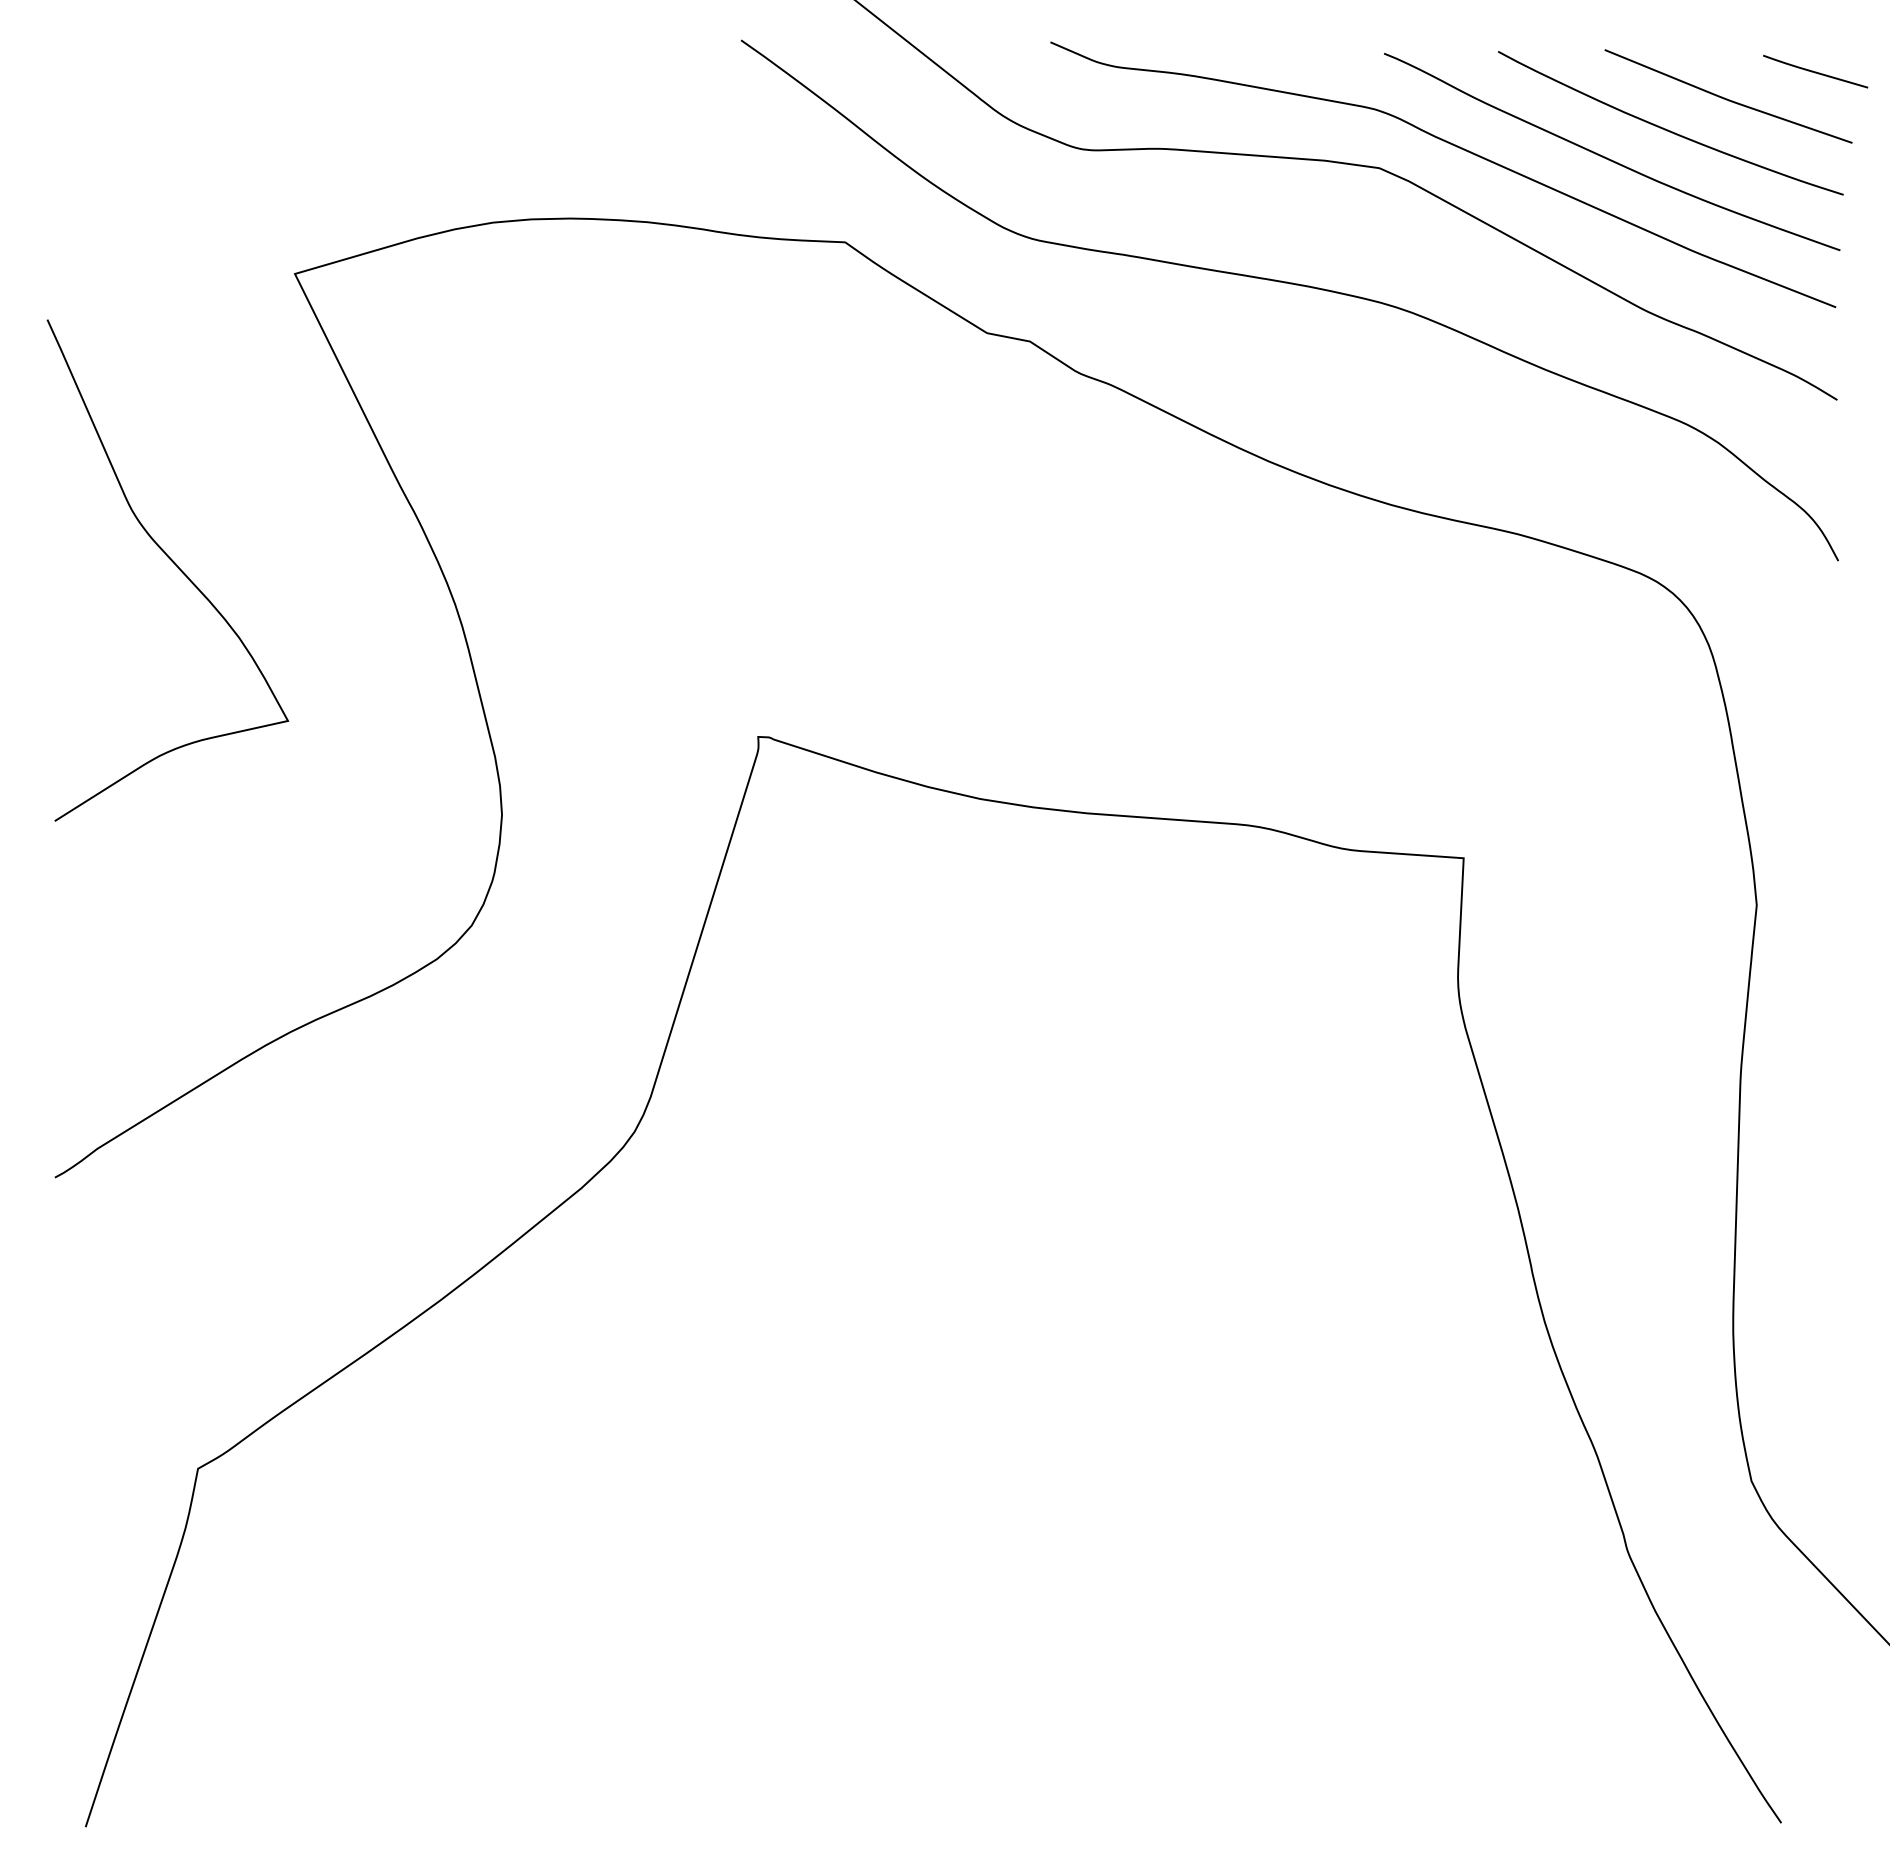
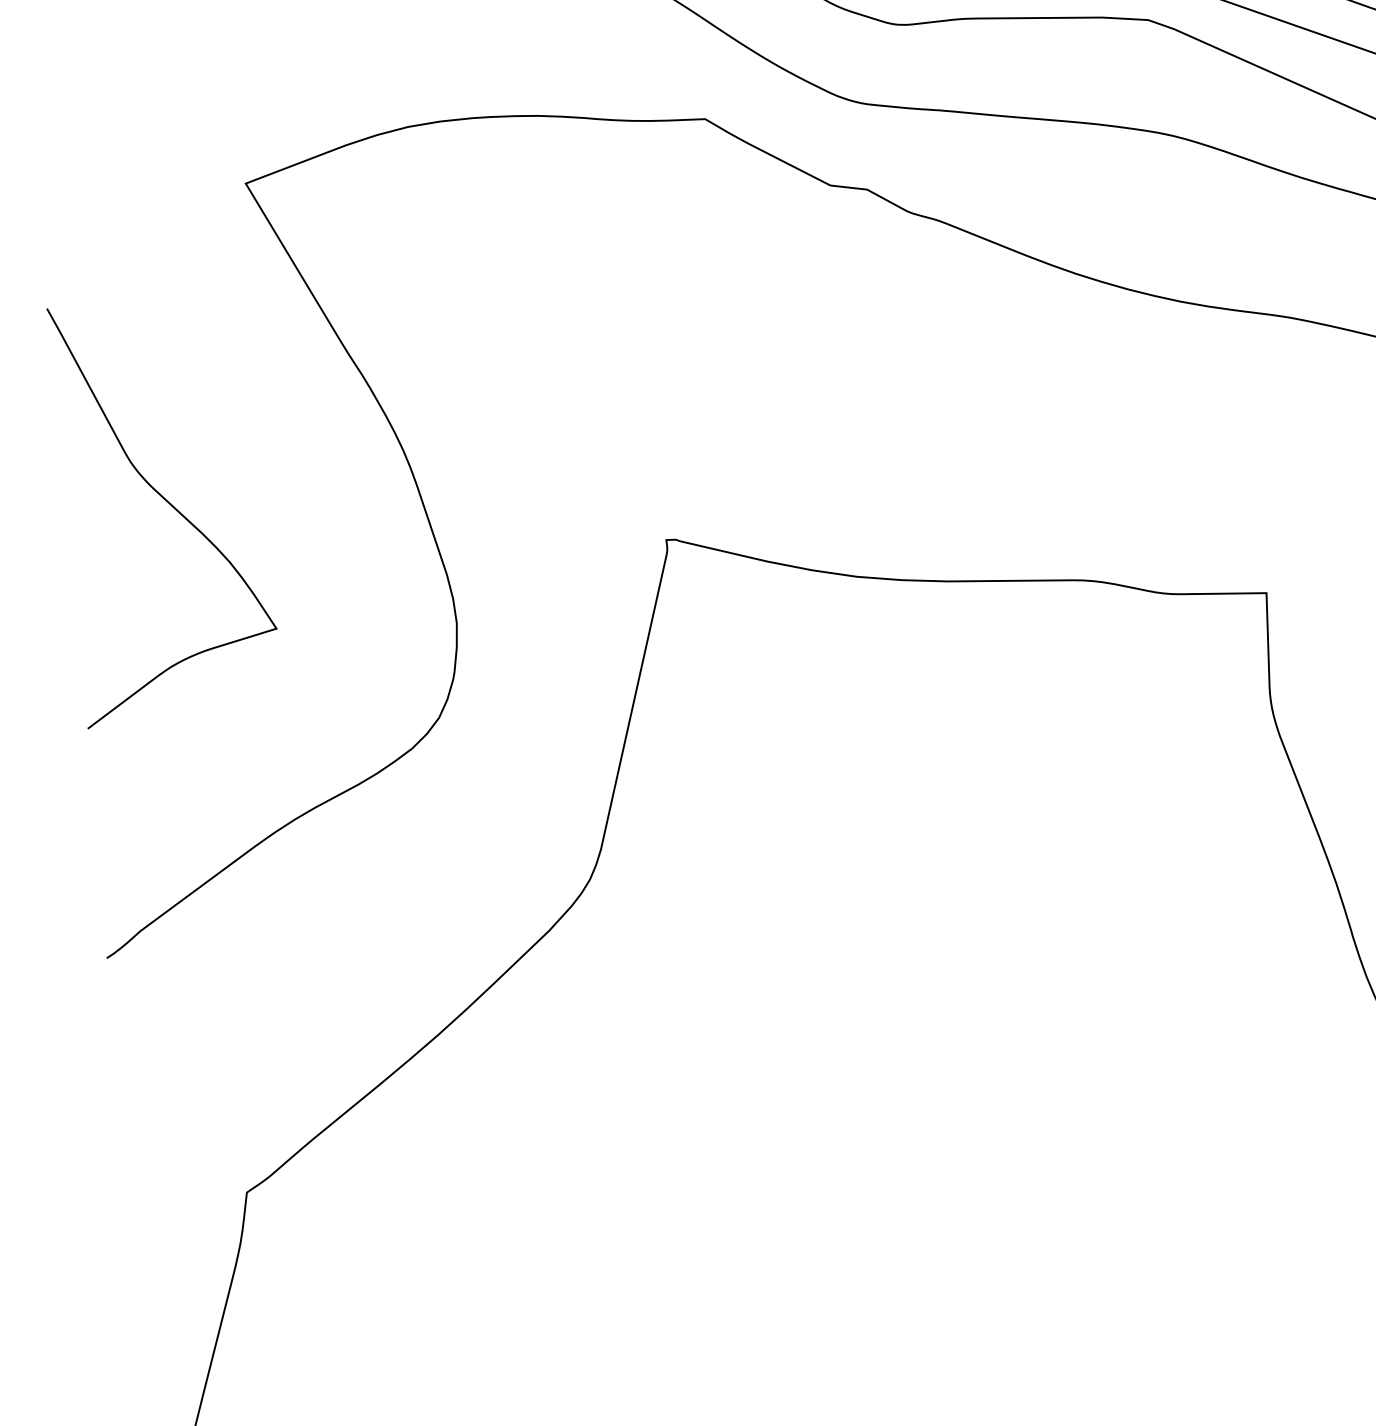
curve: (173, 563) -> (169, 504), moved

